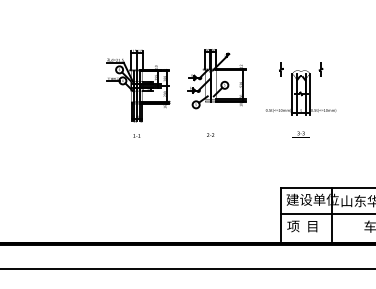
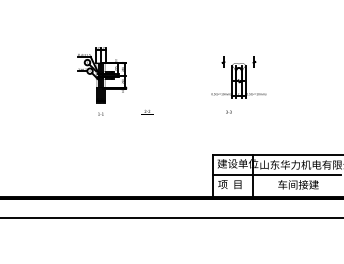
part: (215, 78) -> (162, 69), removed
part: (300, 88) -> (238, 77), moved
text: (210, 136) -> (147, 112), moved

